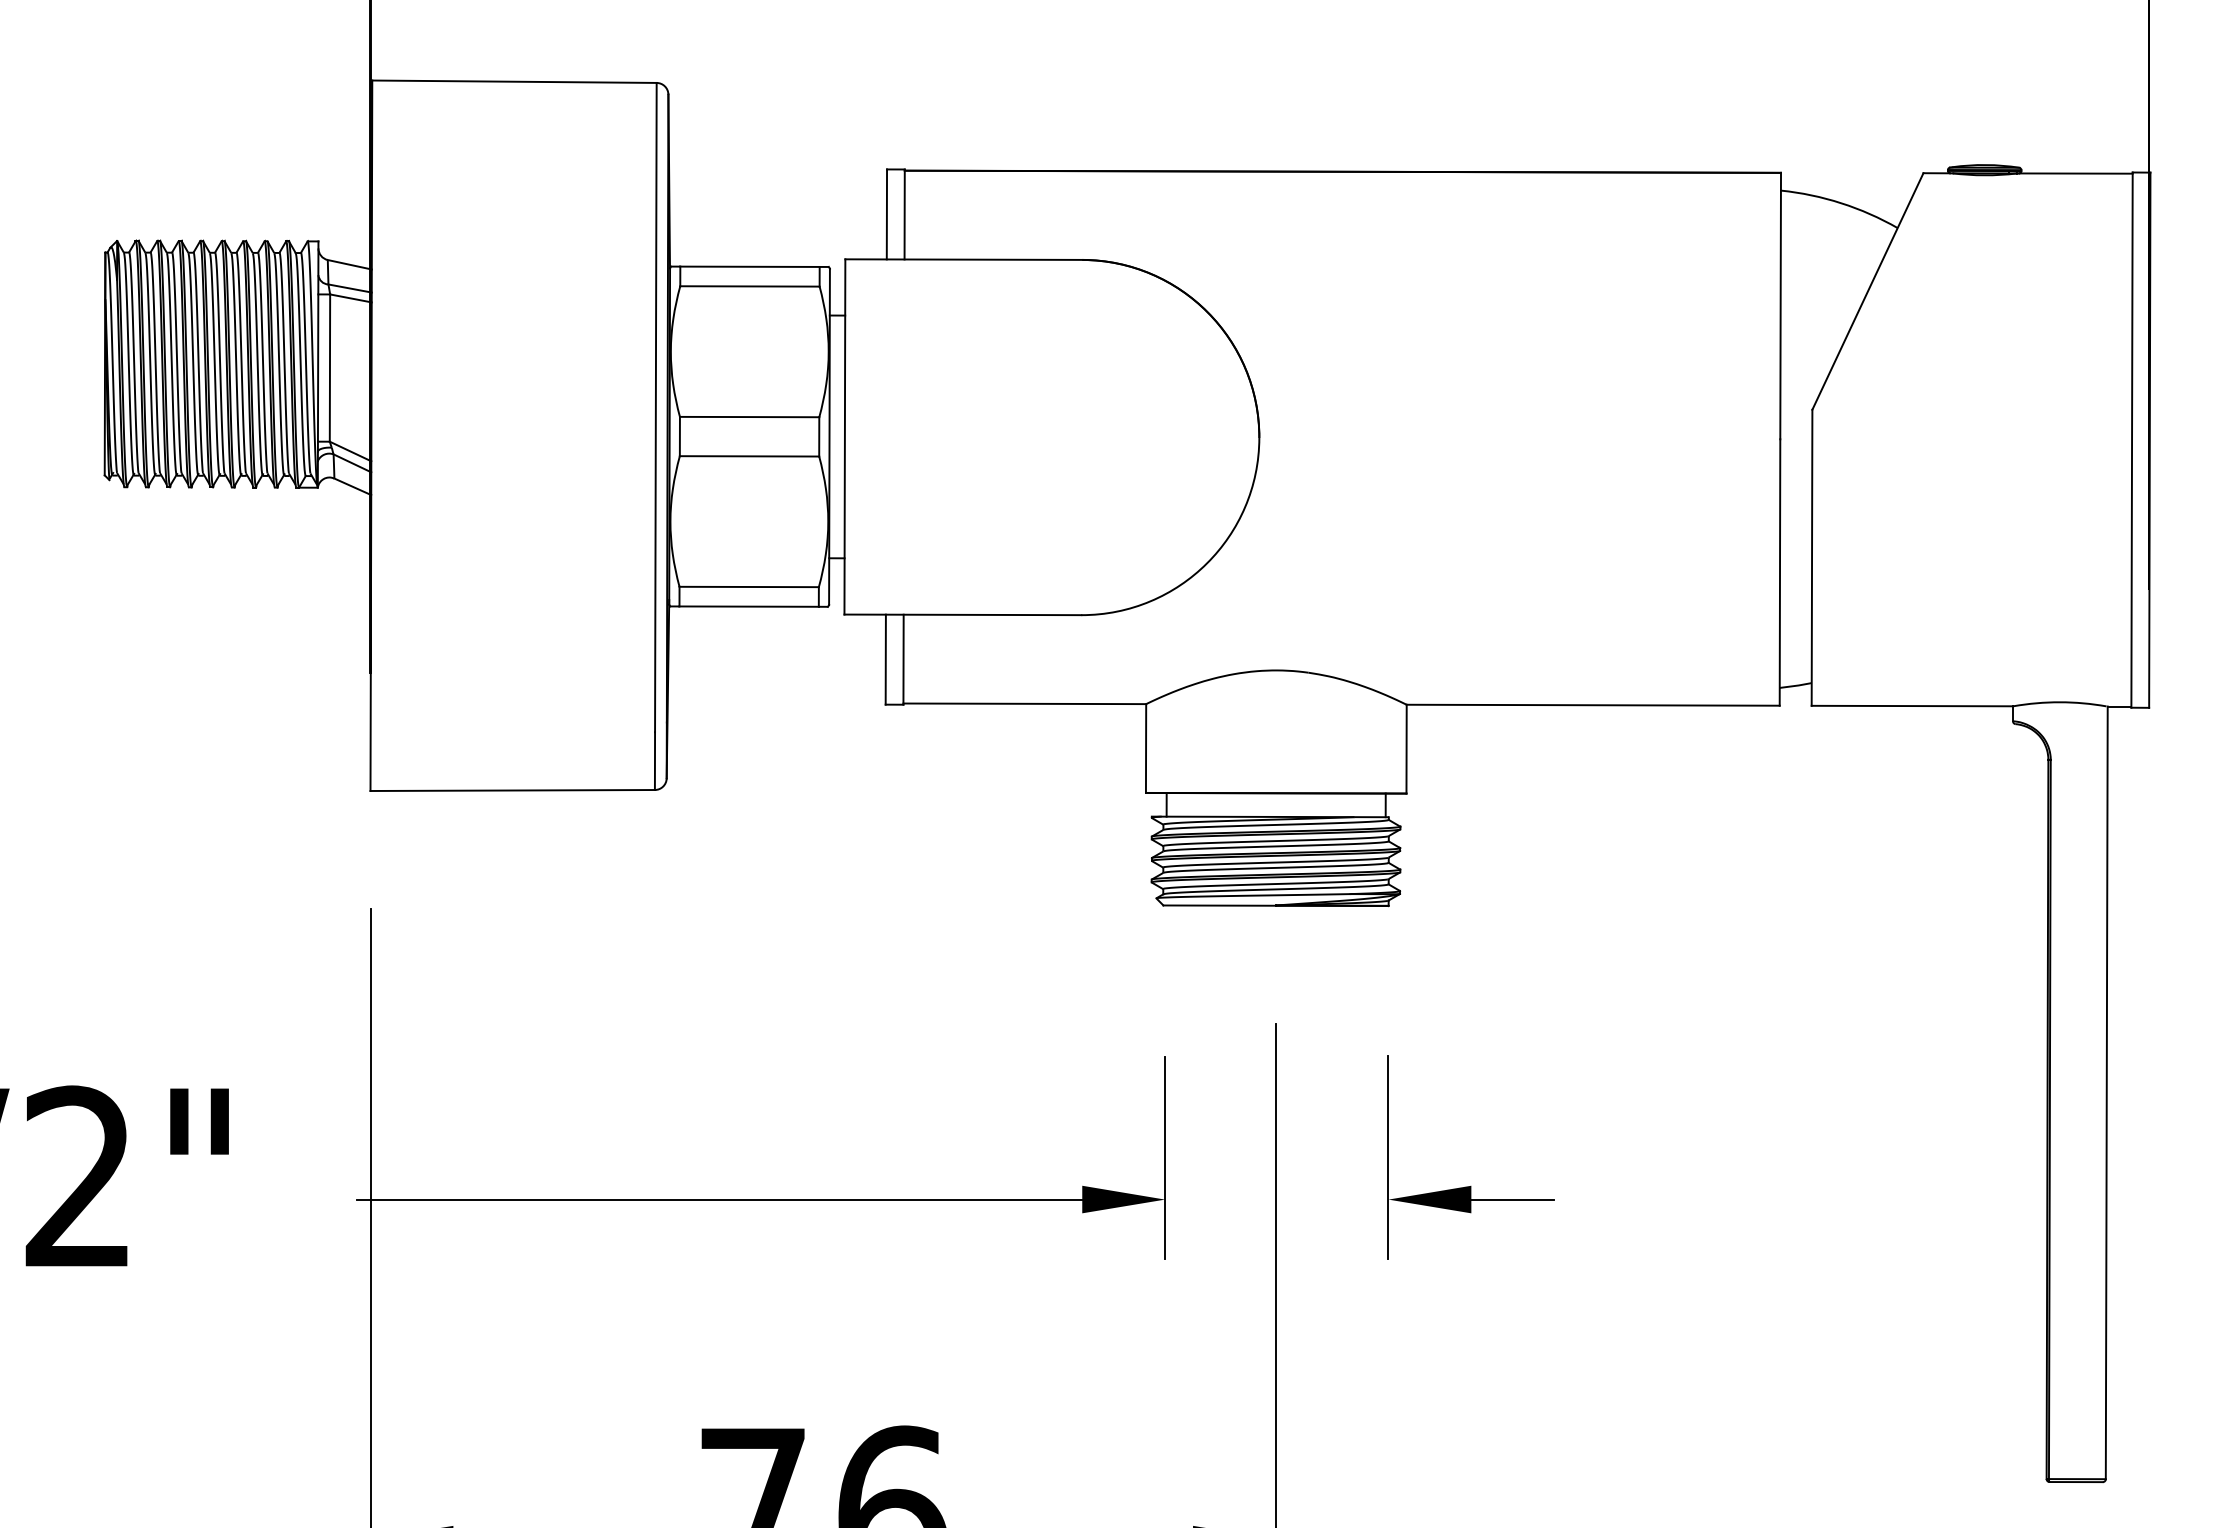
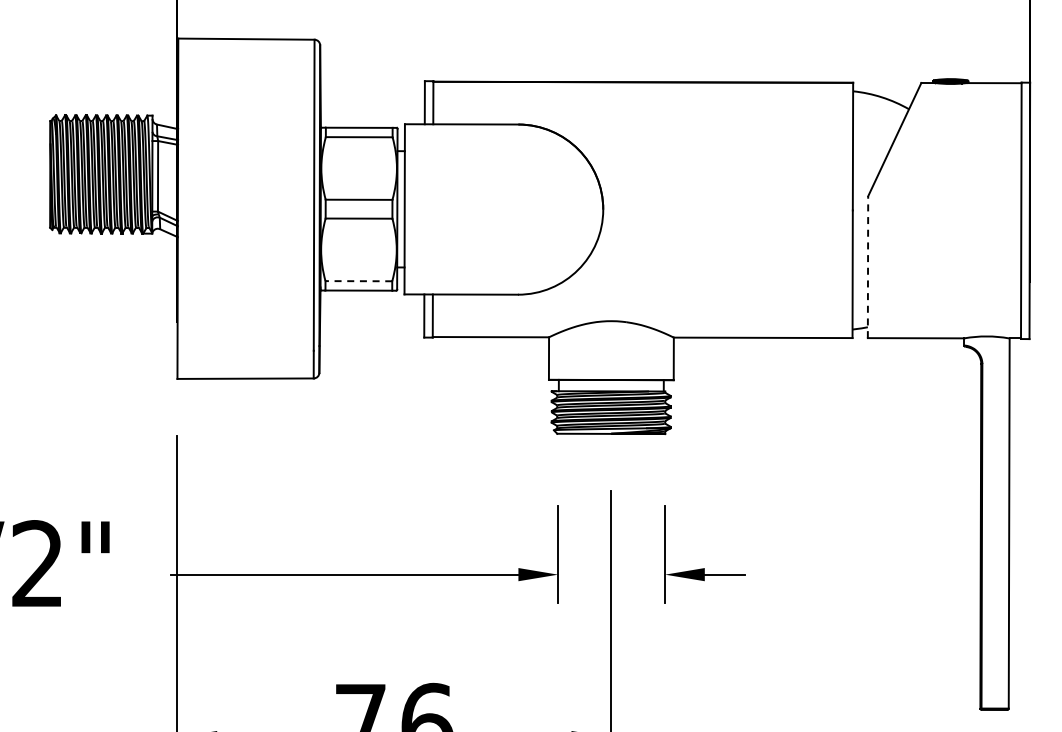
line: (1813, 558) -> (868, 267), solid -> dashed
line: (748, 587) -> (358, 281), solid -> dashed

